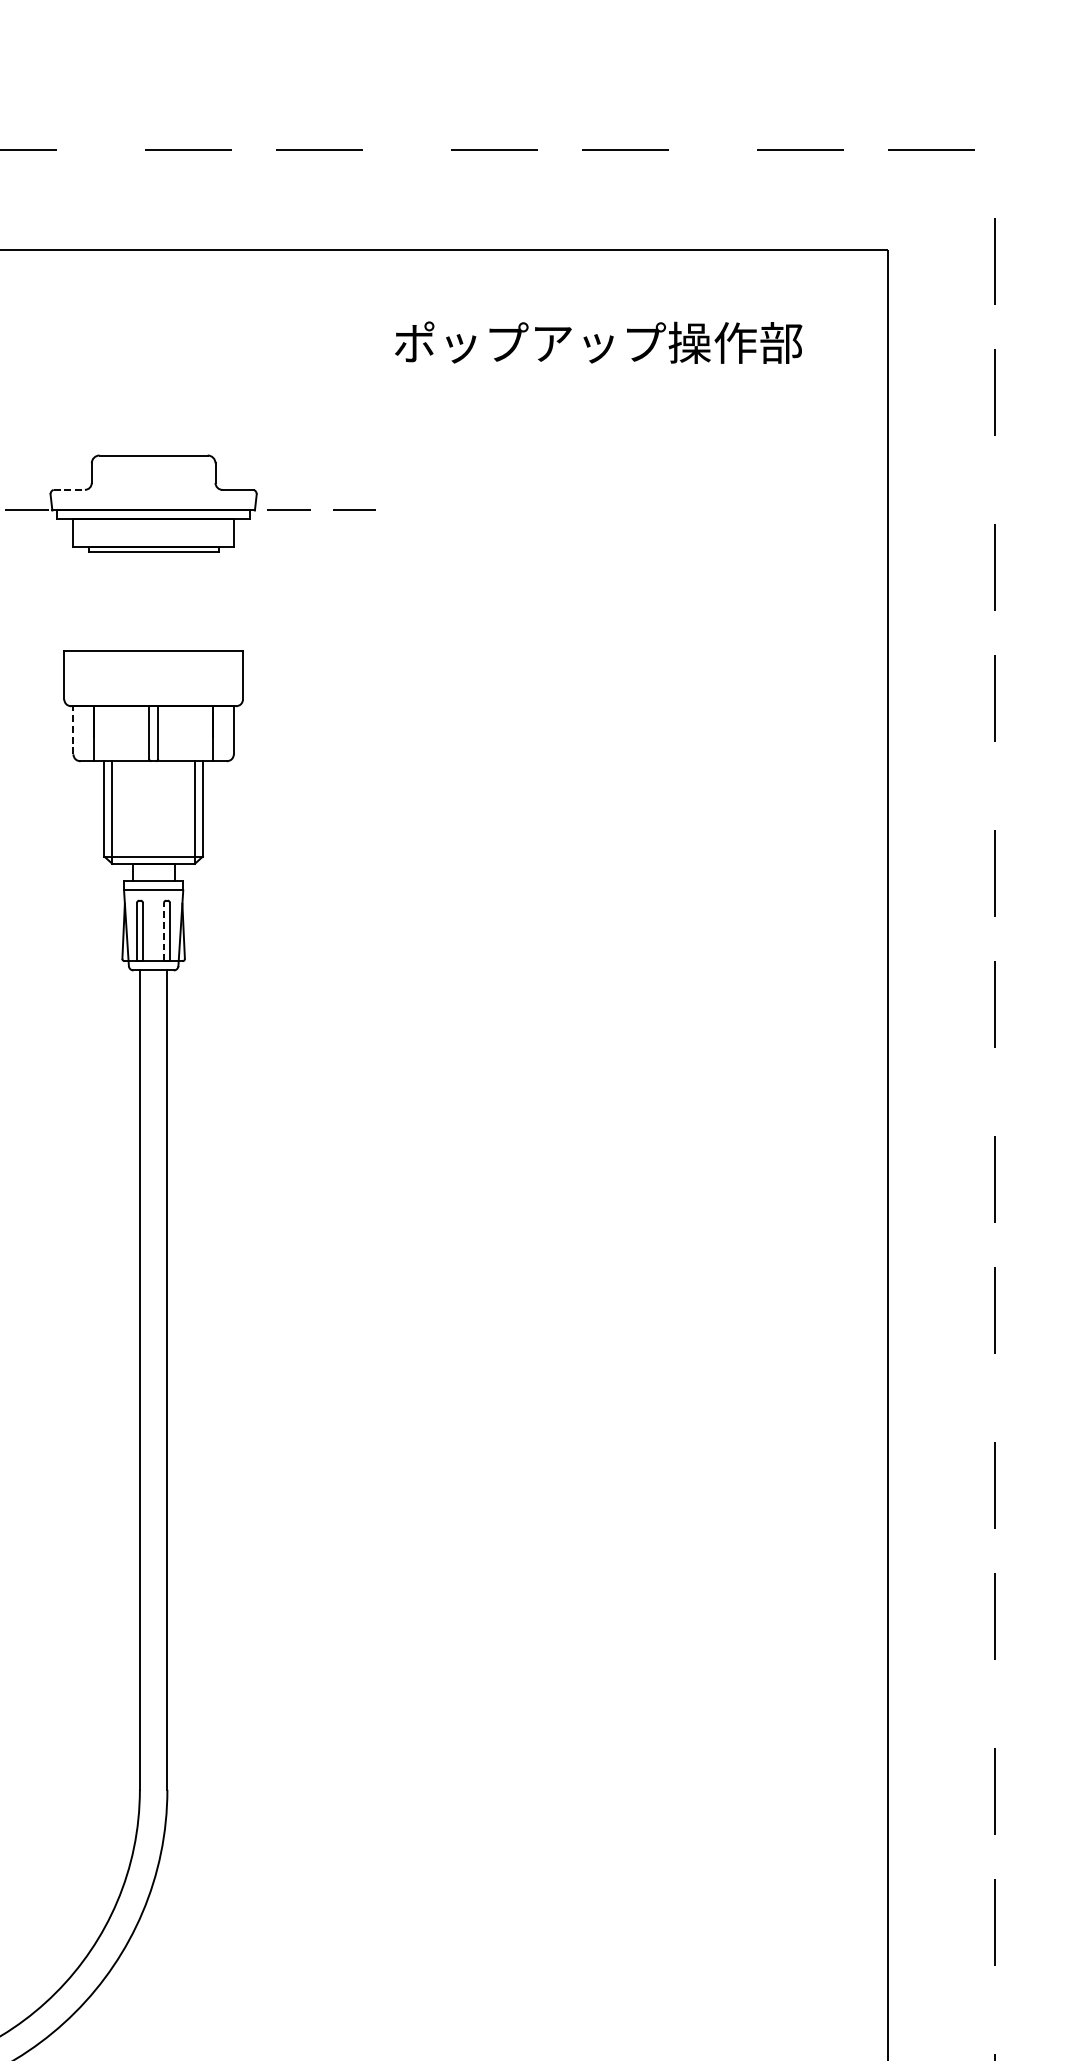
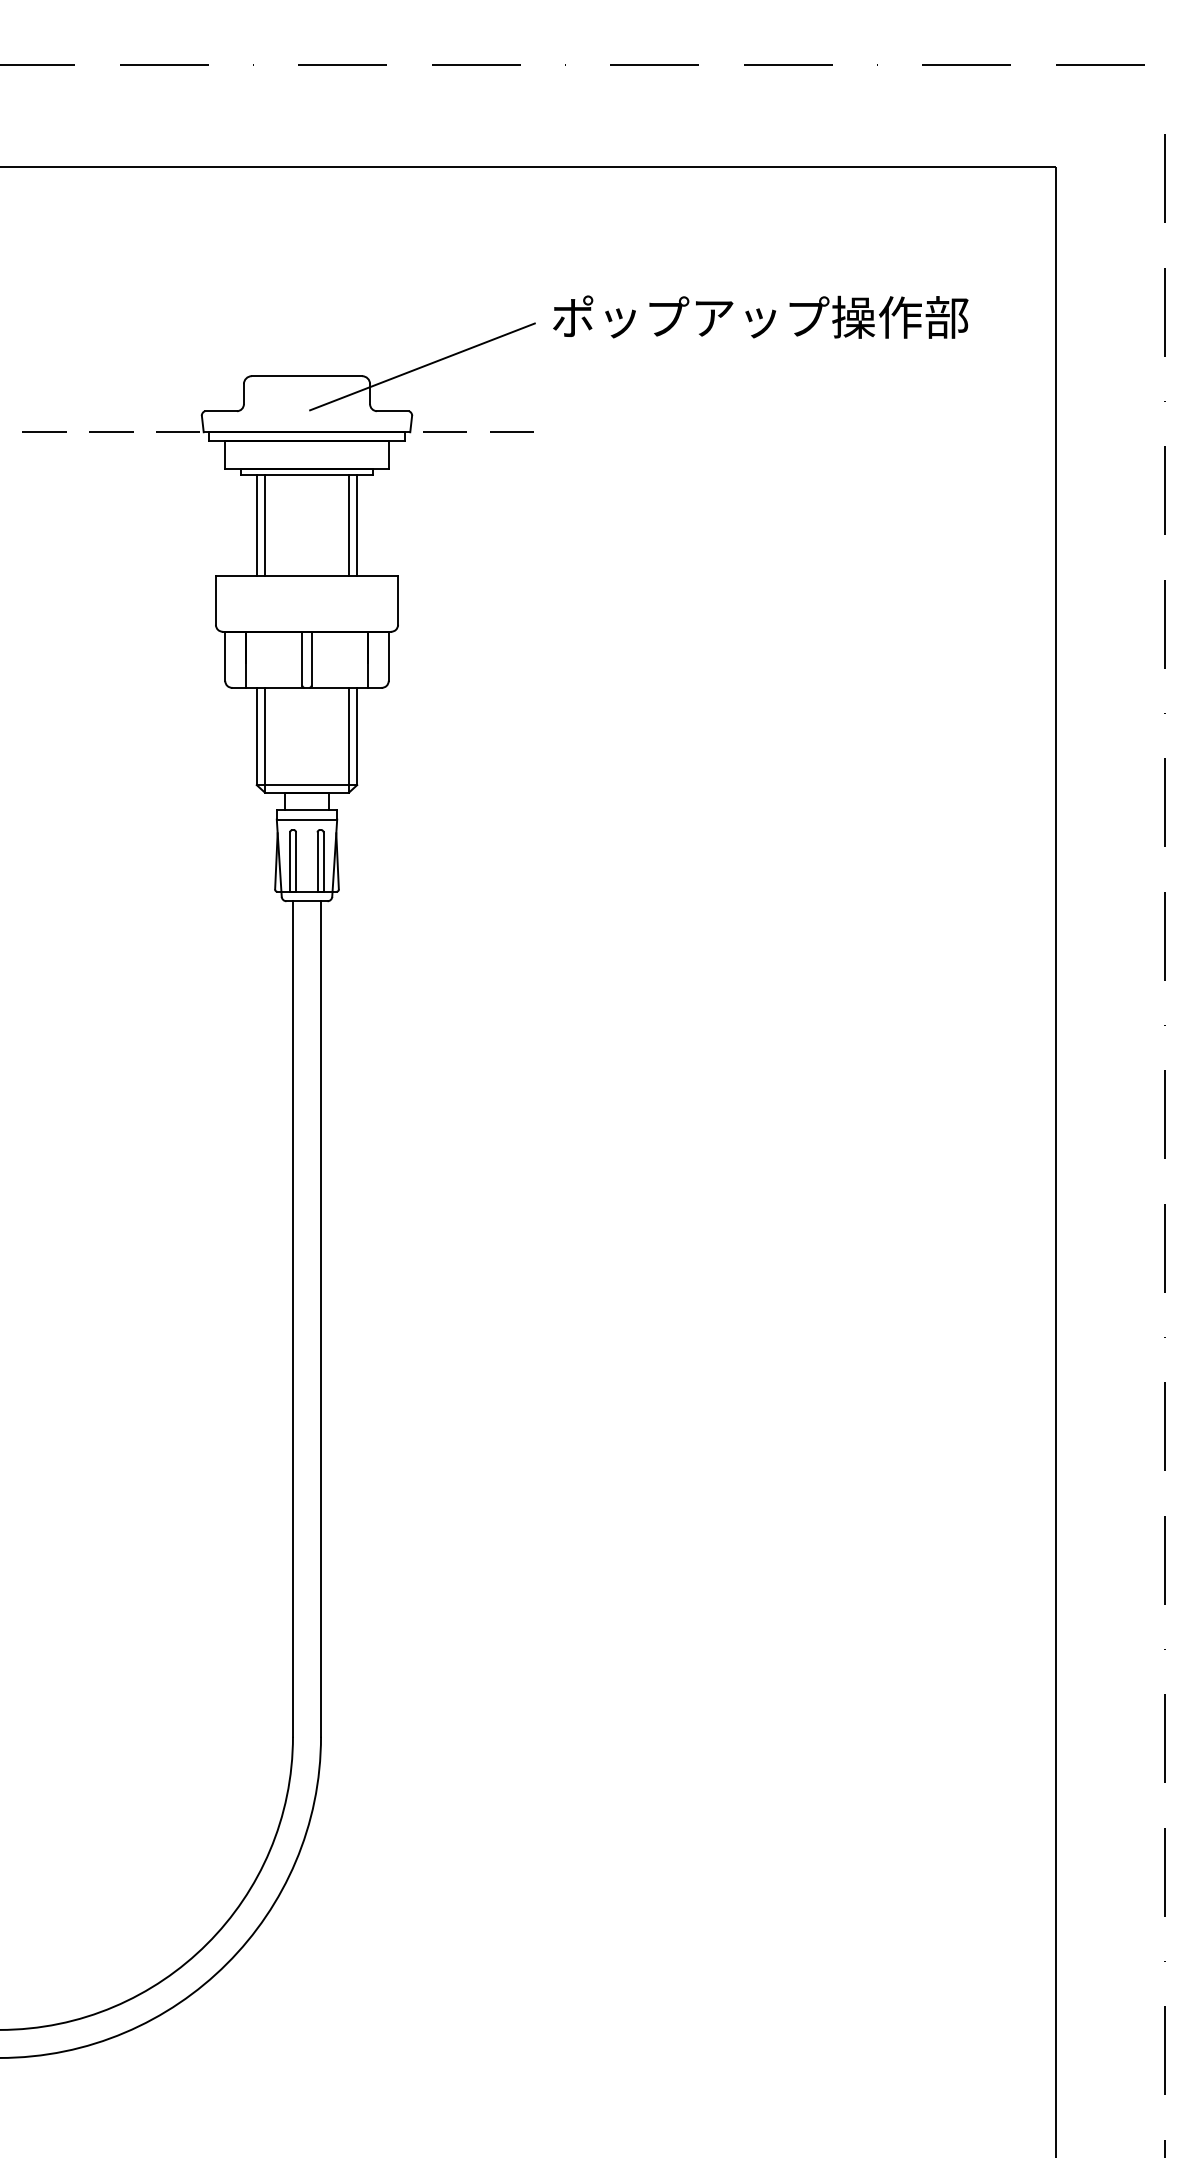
text: (598, 342) -> (760, 316), moved
line: (266, 446) -> (422, 366), added
line: (68, 490) -> (220, 411), dashed -> solid
line: (104, 600) -> (256, 524), added
line: (111, 600) -> (264, 524), added
line: (195, 600) -> (349, 524), added
line: (203, 600) -> (357, 524), added
line: (73, 730) -> (225, 656), dashed -> solid
line: (163, 932) -> (317, 862), dashed -> solid

